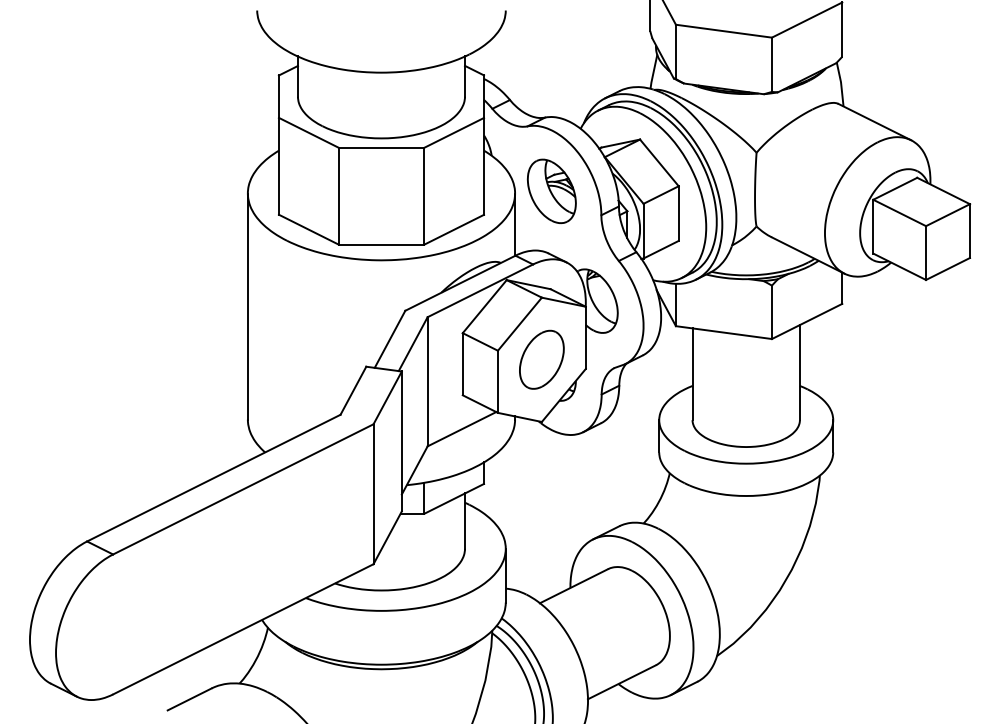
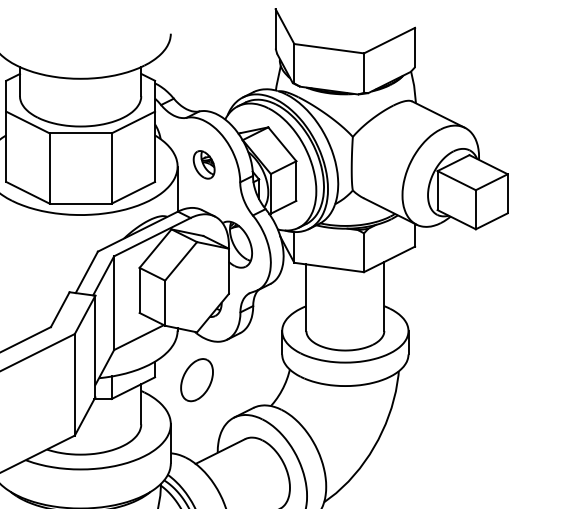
part: (551, 190) -> (204, 164), size x0.6
part: (541, 359) -> (196, 379), moved

